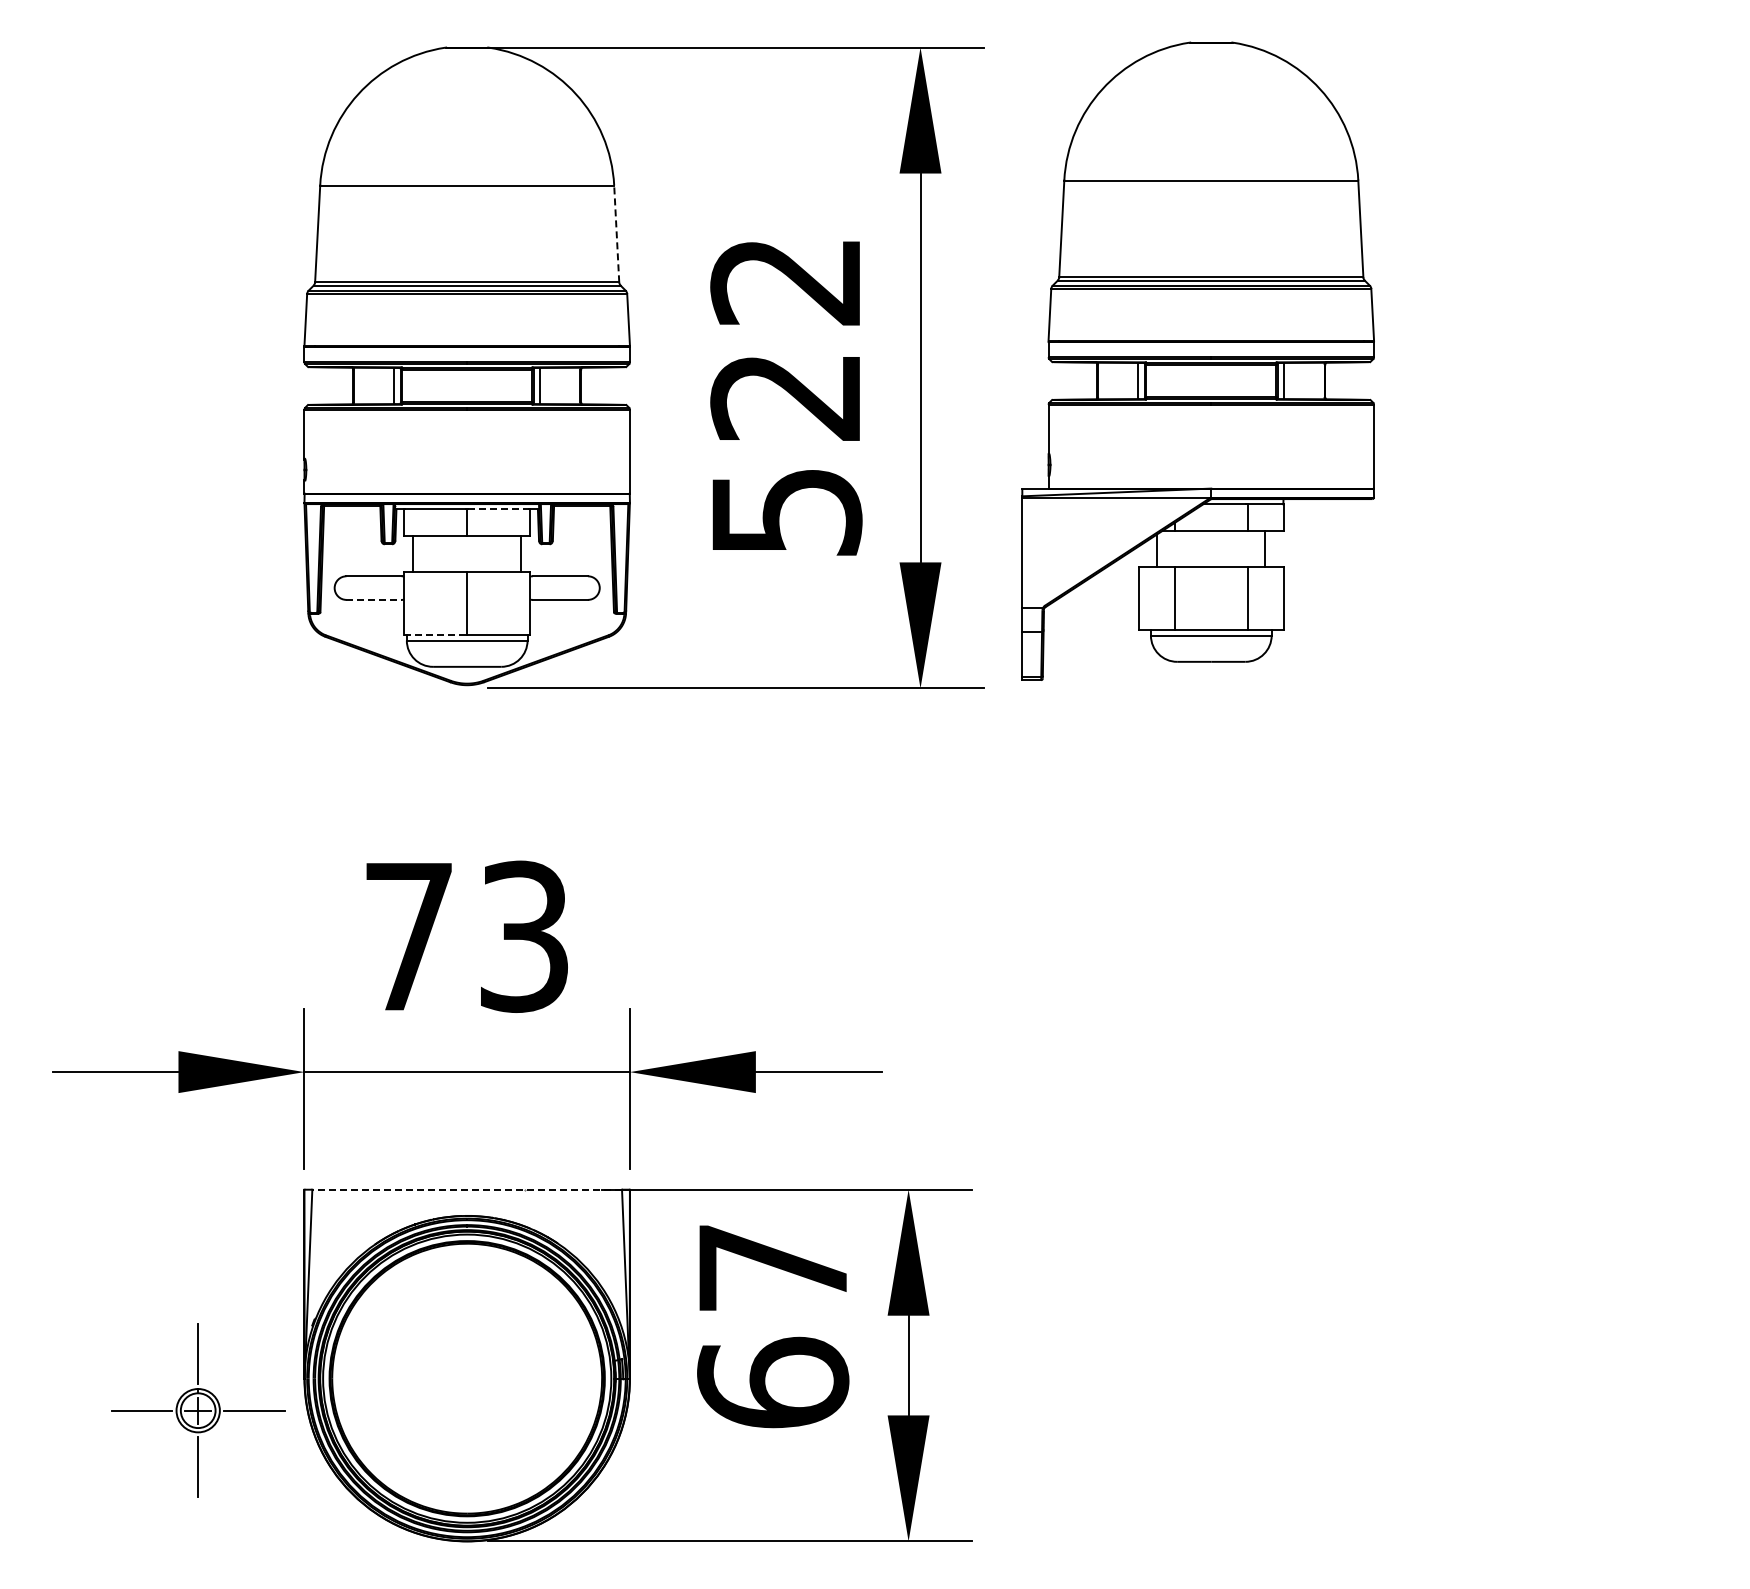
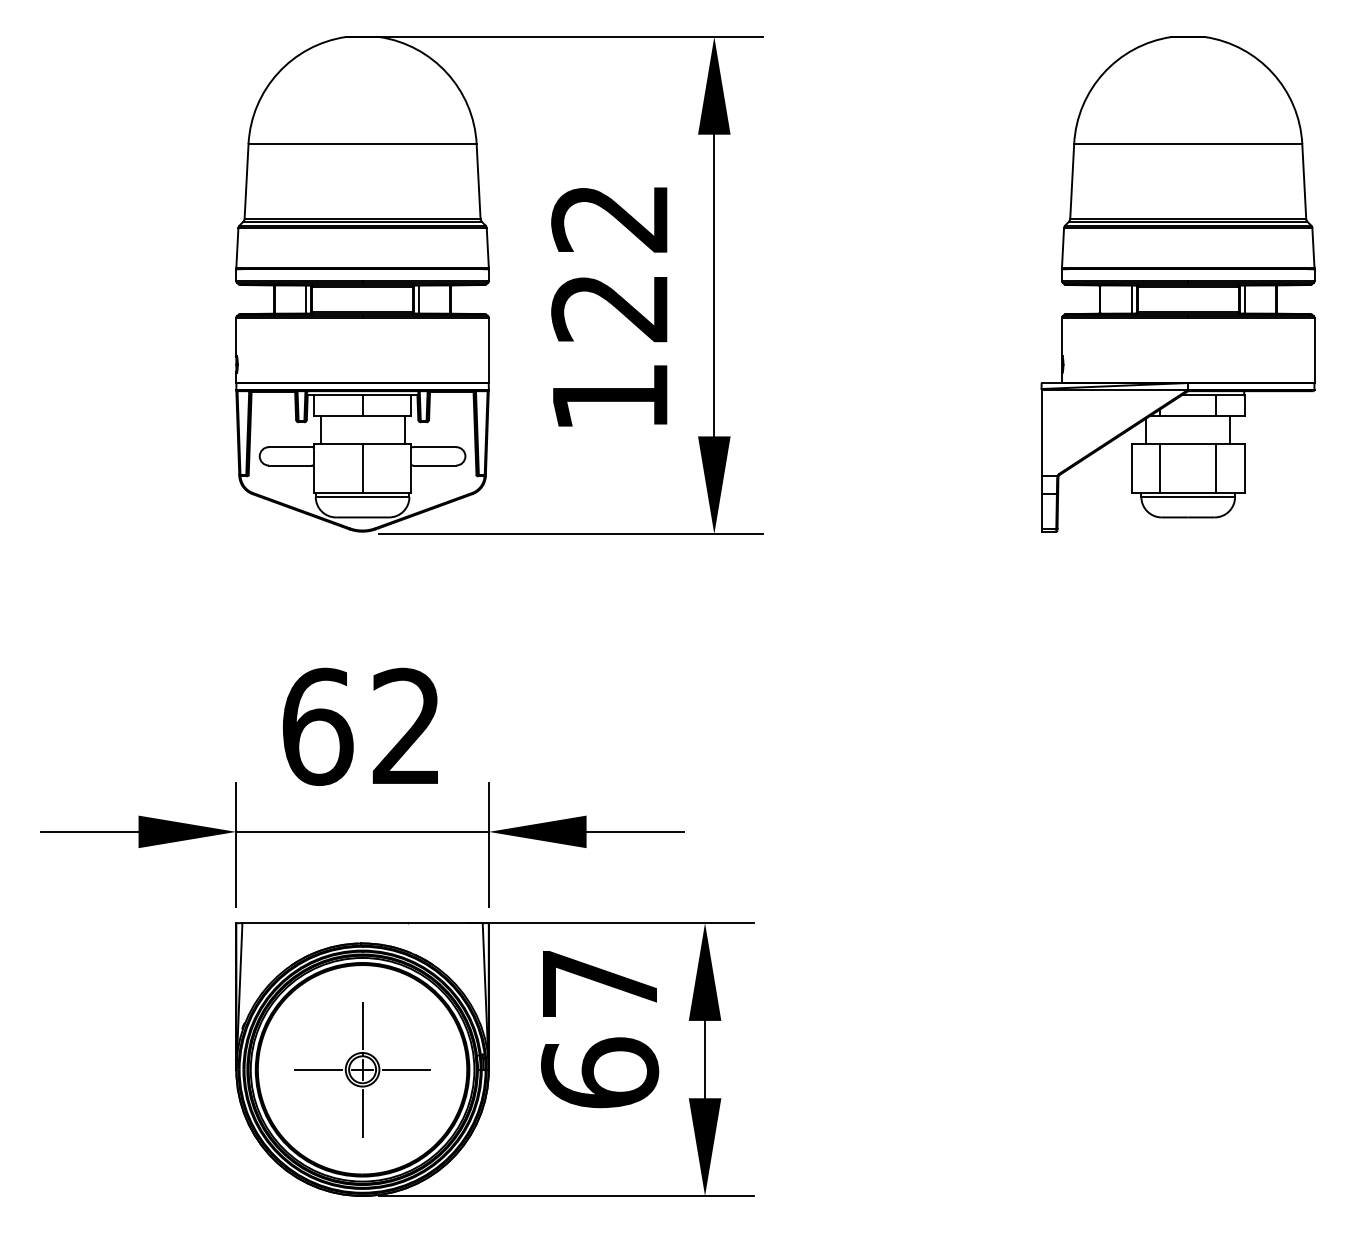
line: (616, 233) -> (478, 181), dashed -> solid
part: (1197, 360) -> (1177, 283), moved
line: (499, 509) -> (387, 395), dashed -> solid
text: (787, 512) -> (611, 397), 522 -> 122
line: (374, 599) -> (290, 465), dashed -> solid
line: (436, 635) -> (338, 493), dashed -> solid
text: (465, 936) -> (361, 726), 73 -> 62
line: (467, 1189) -> (362, 922), dashed -> solid
part: (198, 1410) -> (362, 1069), moved

